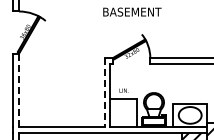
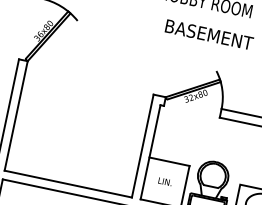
line: (19, 90) -> (16, 116), dashed -> solid
text: (123, 90) -> (164, 181), moved
line: (104, 92) -> (142, 145), dashed -> solid

